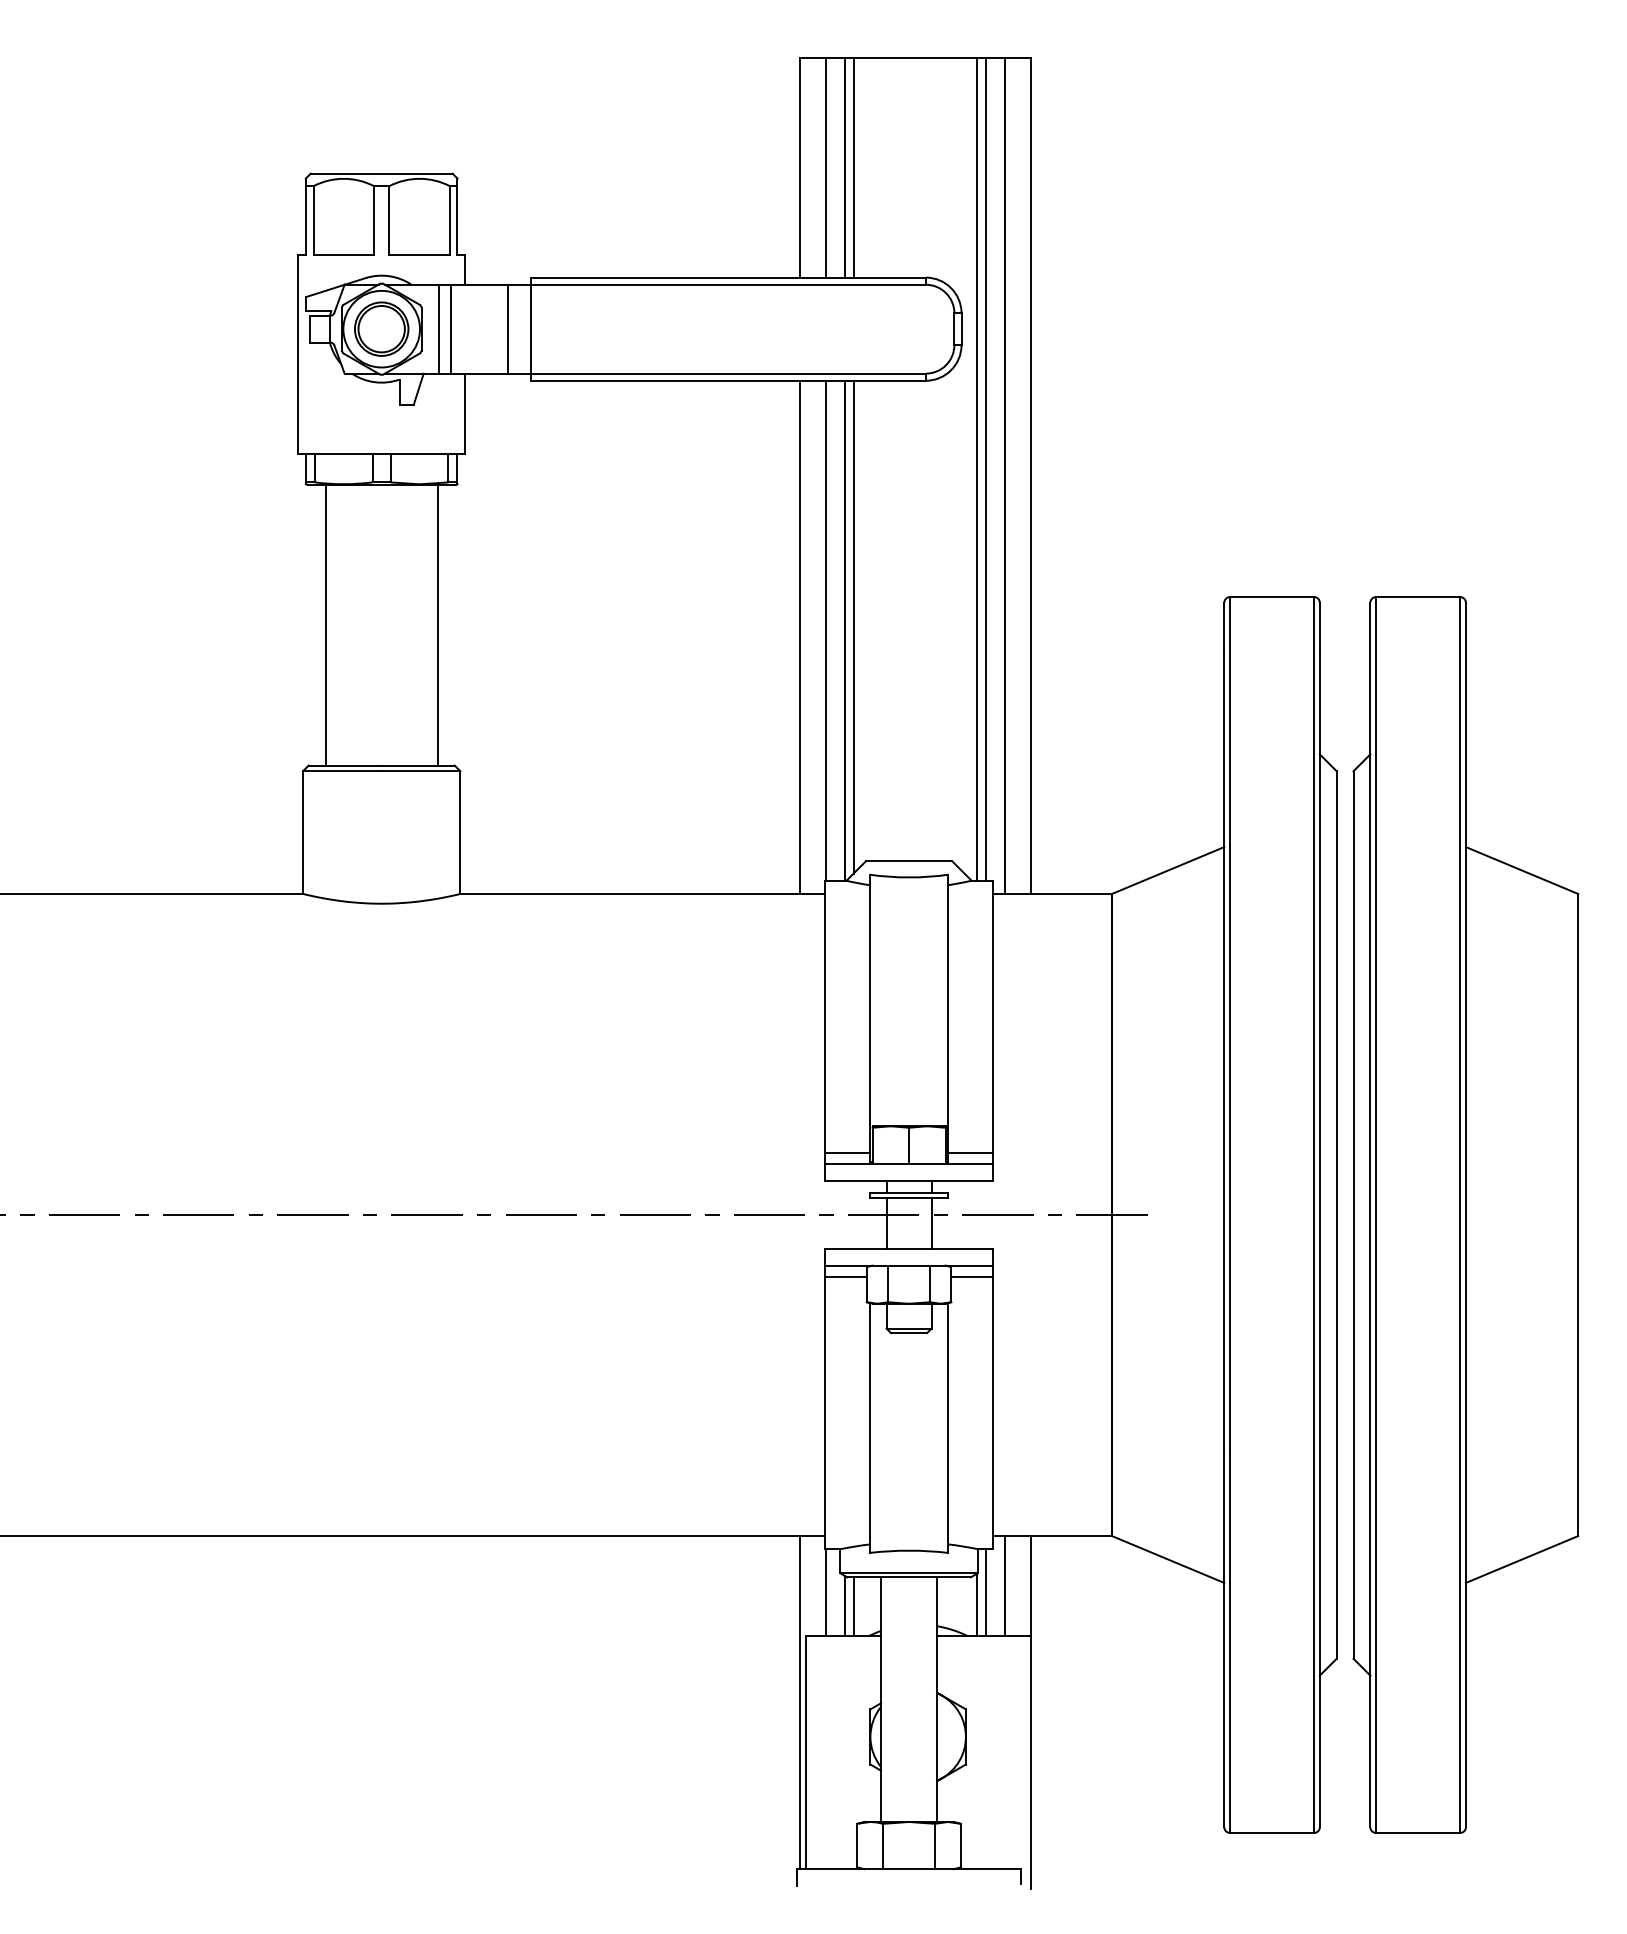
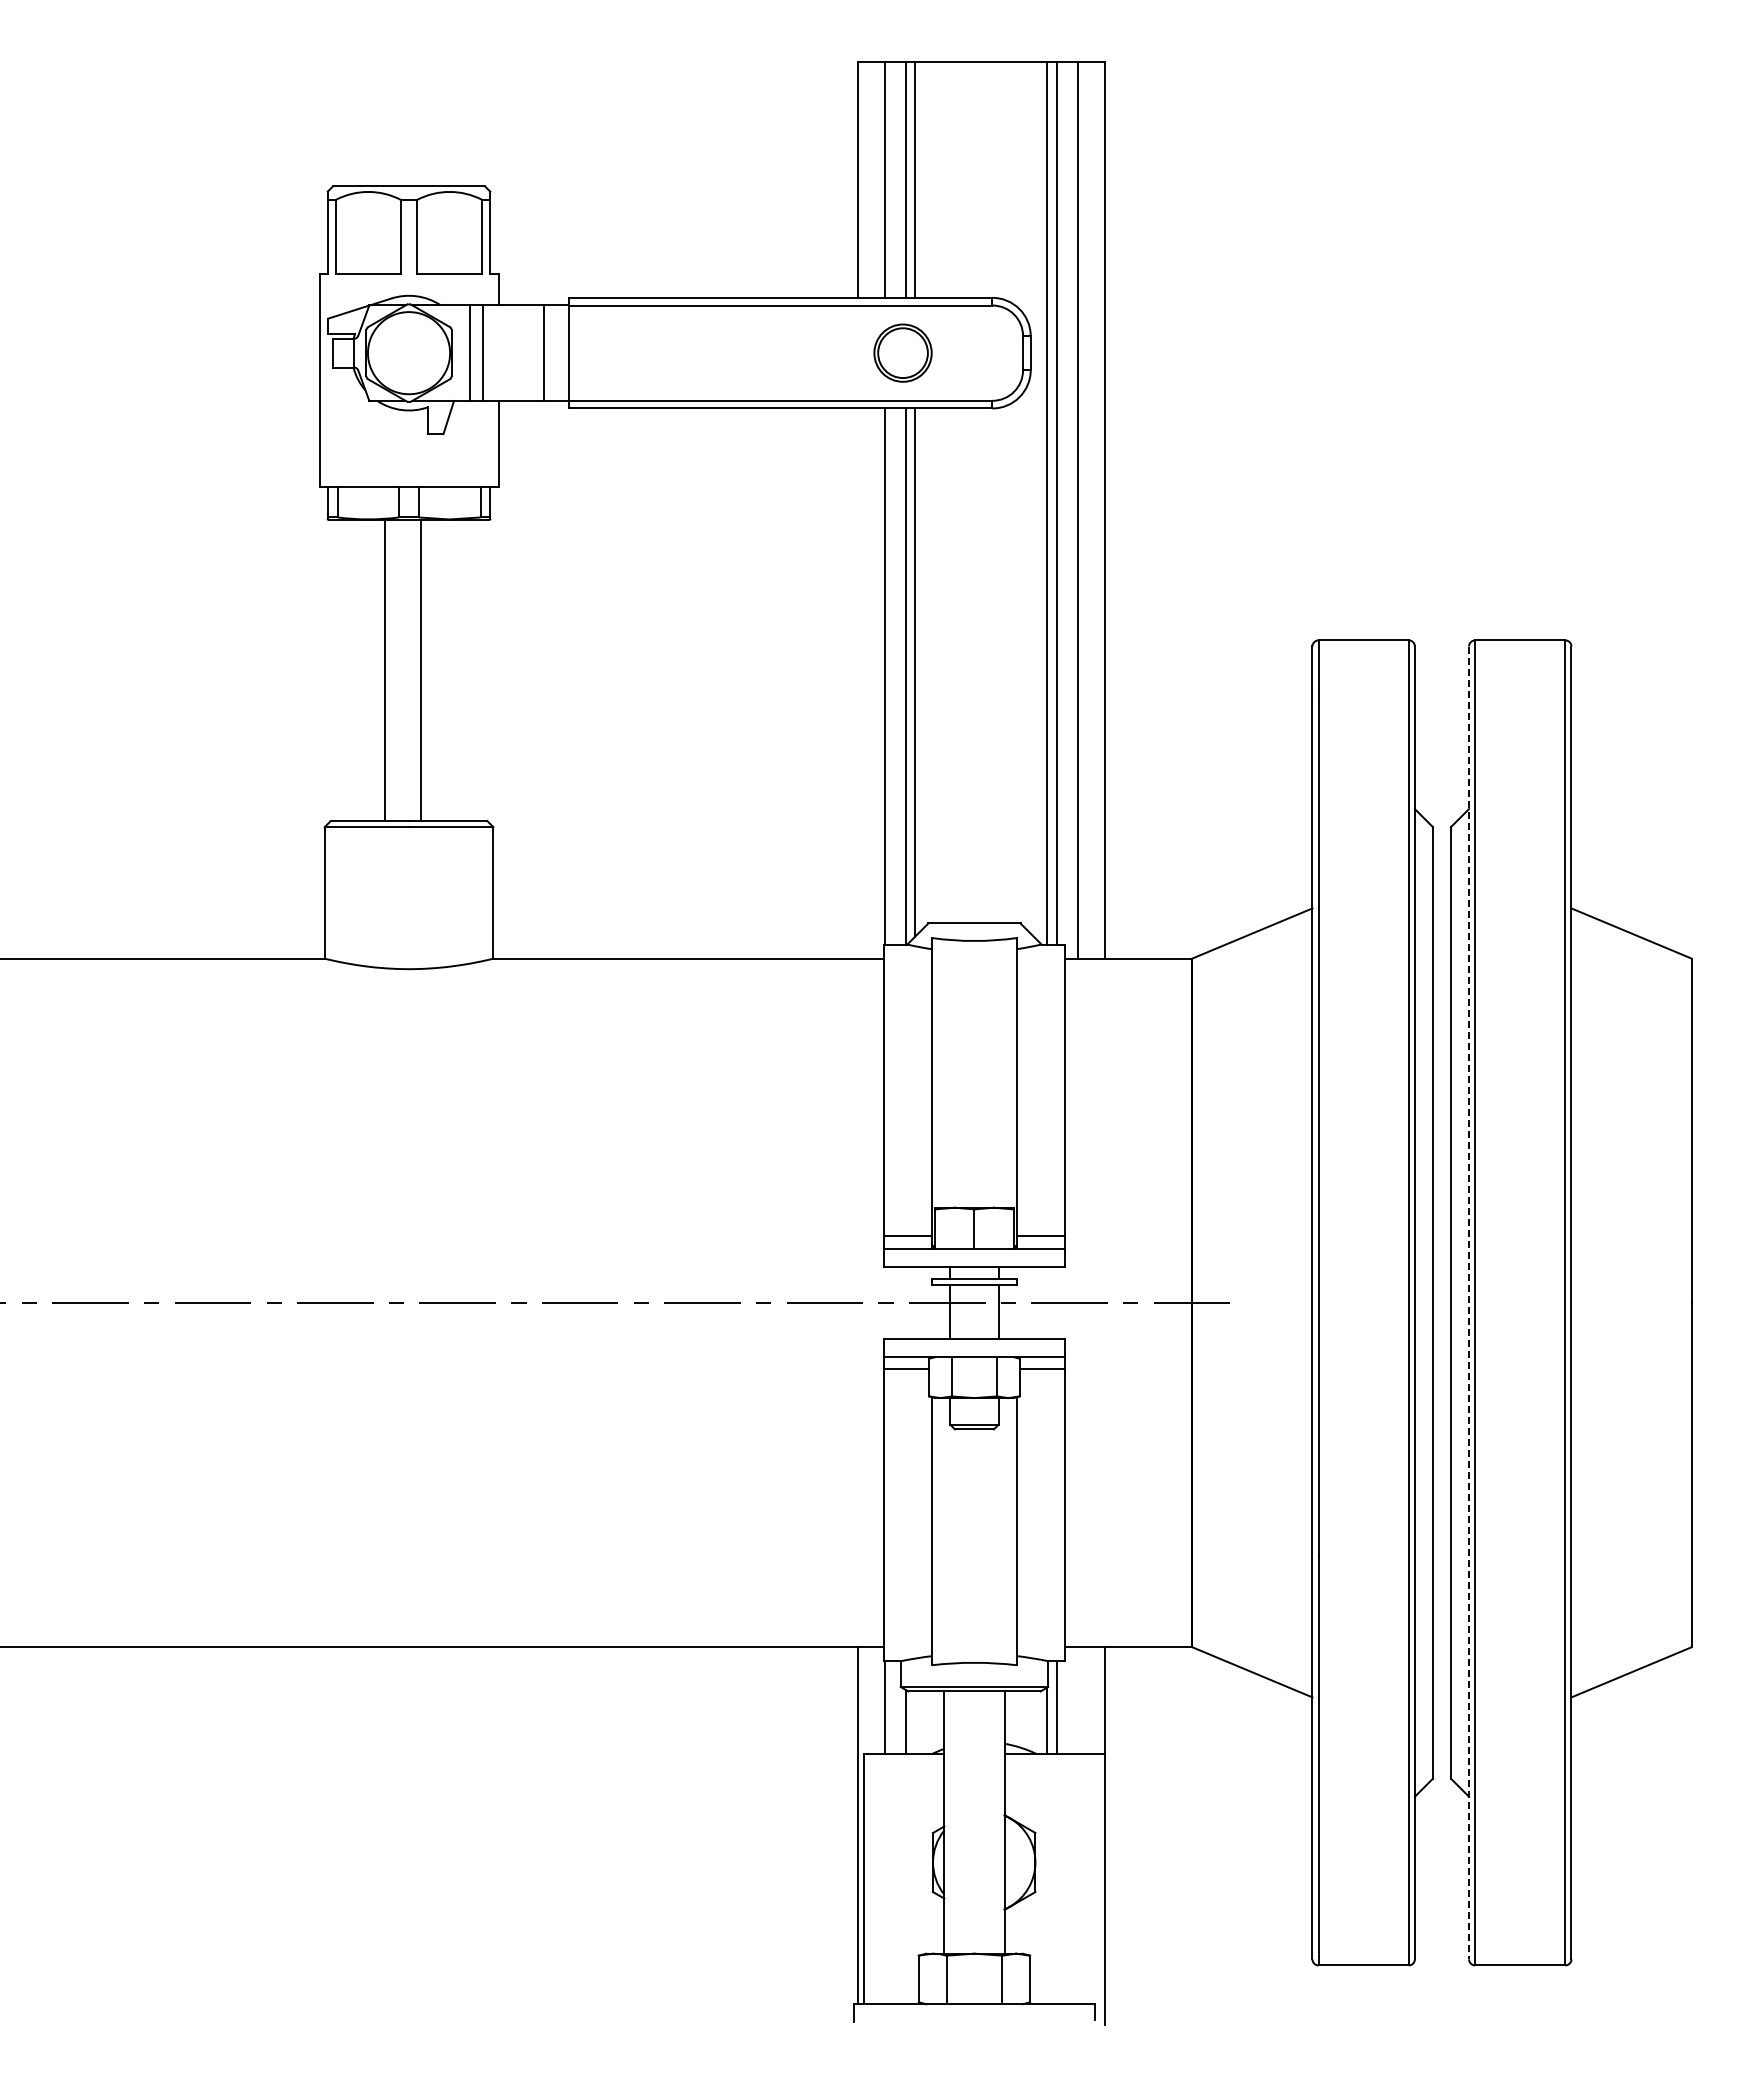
part: (381, 328) -> (902, 352), moved
line: (325, 625) -> (420, 670), moved
line: (438, 625) -> (385, 670), moved
line: (799, 637) -> (857, 683), removed
line: (1370, 1215) -> (1469, 1303), solid -> dashed
line: (1005, 1585) -> (1077, 1700), removed
line: (853, 1606) -> (914, 1722), removed

